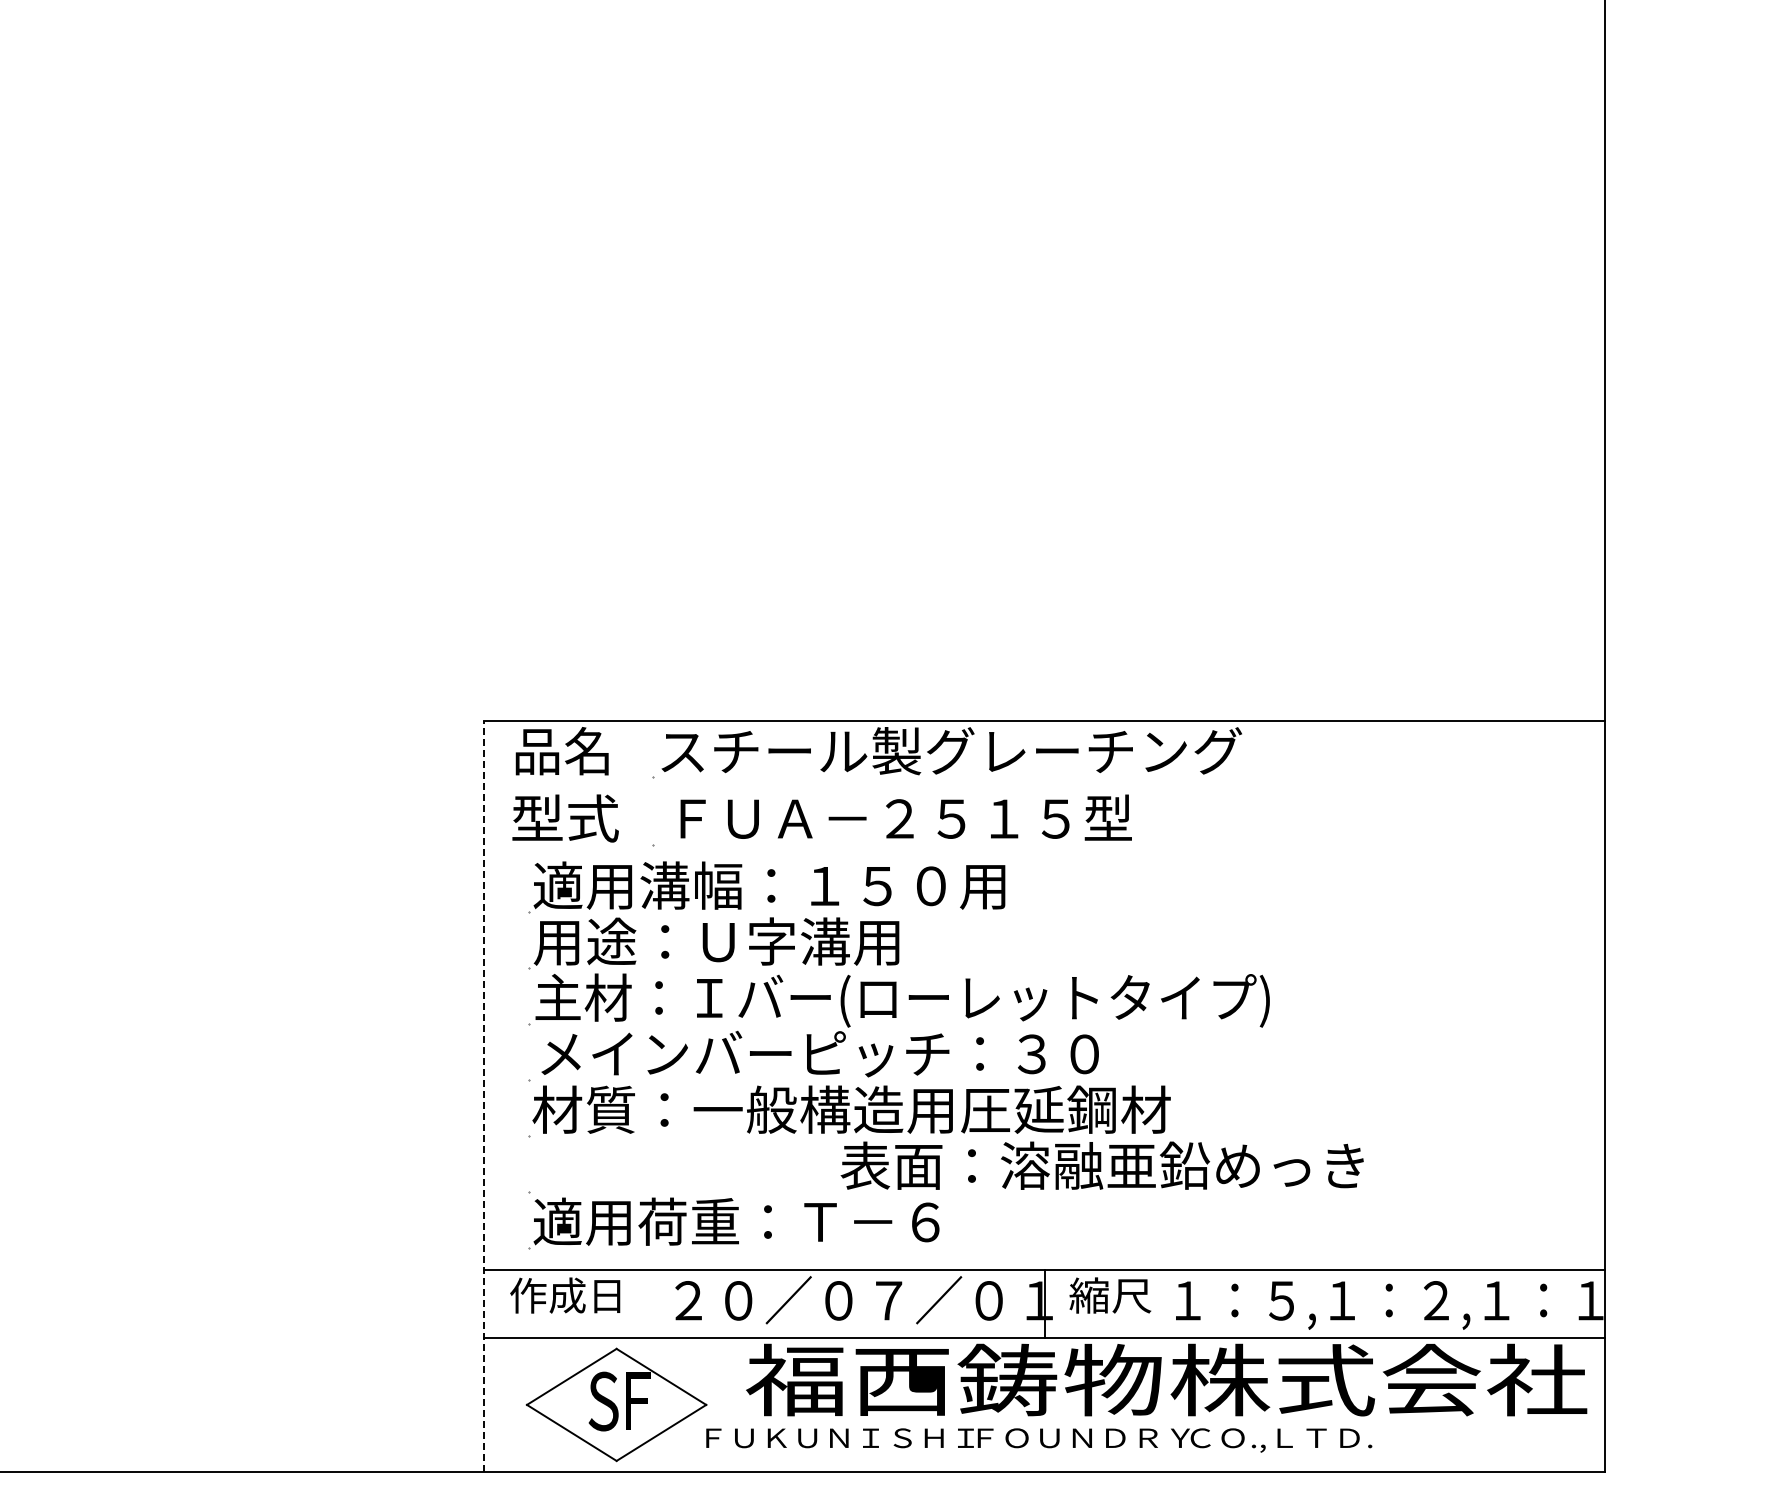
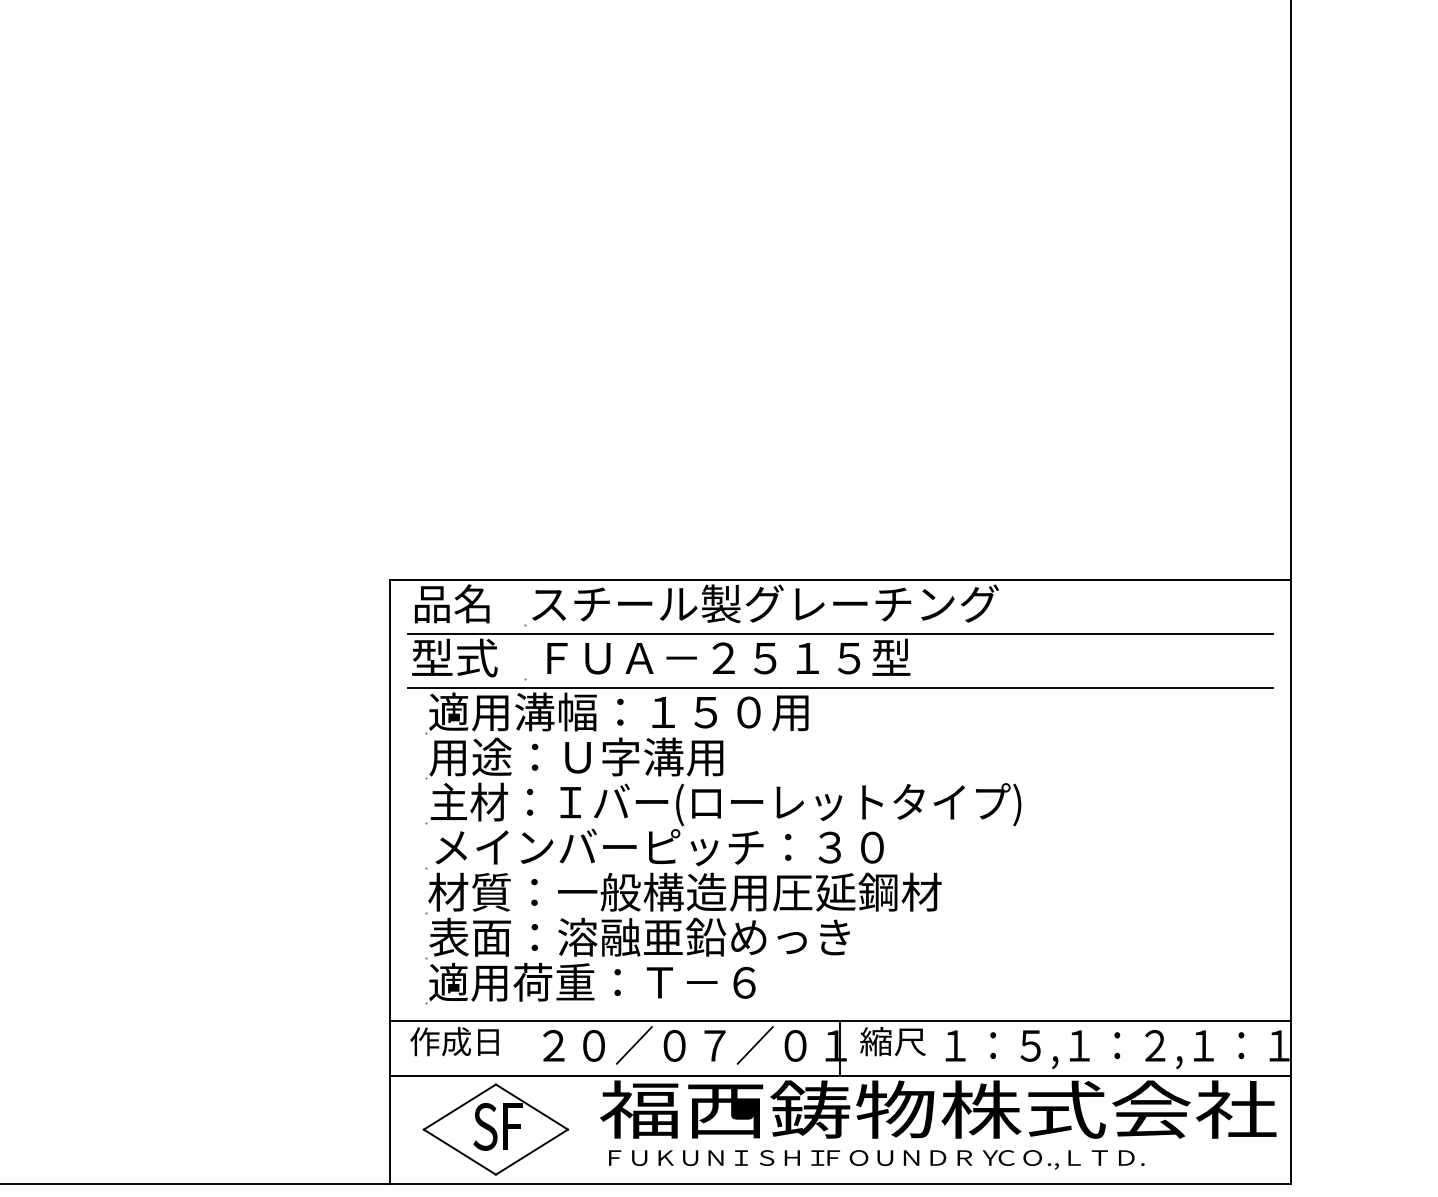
line: (1044, 788) -> (840, 633), added
line: (1044, 855) -> (840, 687), added
line: (484, 1096) -> (389, 881), dashed -> solid
text: (1101, 1165) -> (638, 937), moved
text: (1039, 1440) -> (877, 1159), moved

